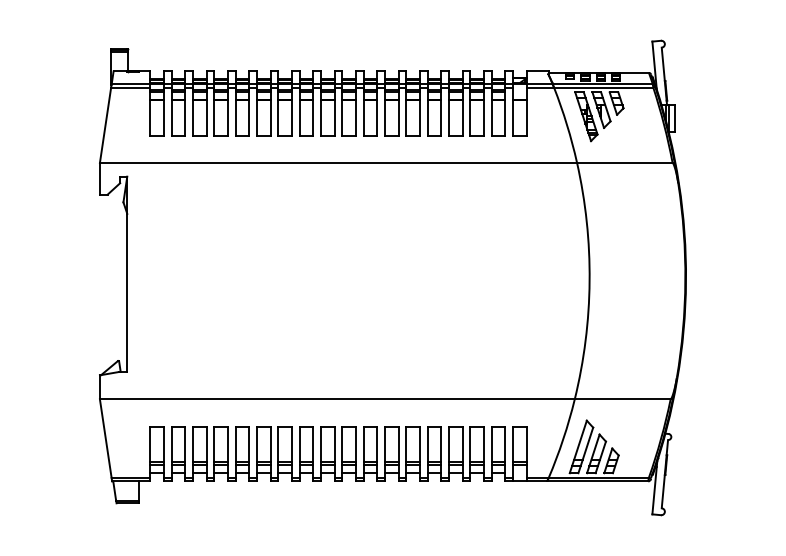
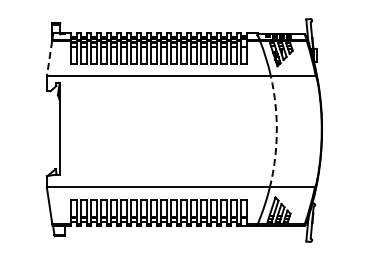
line: (105, 124) -> (49, 58), solid -> dashed
arc: (588, 282) -> (276, 132), solid -> dashed

